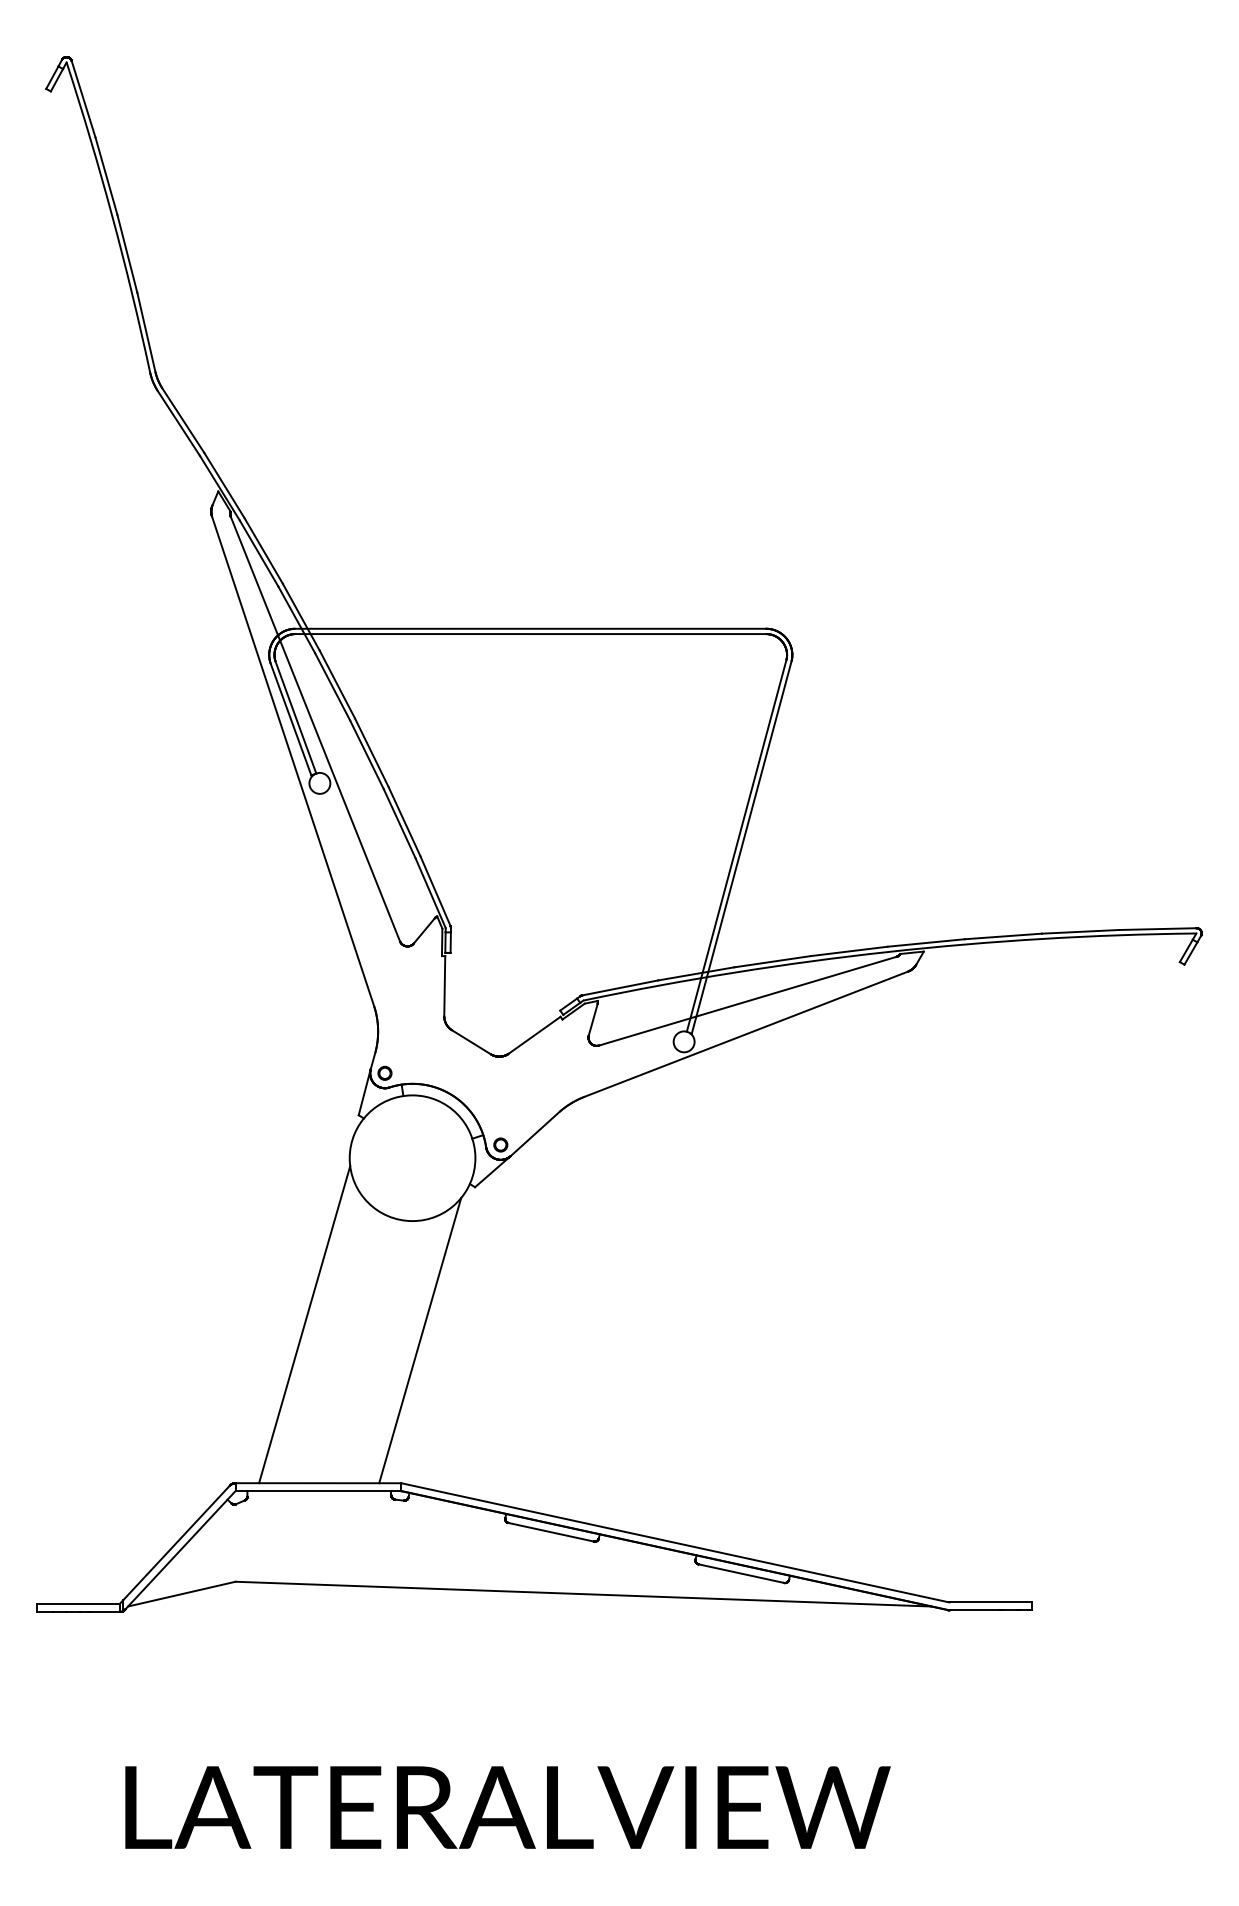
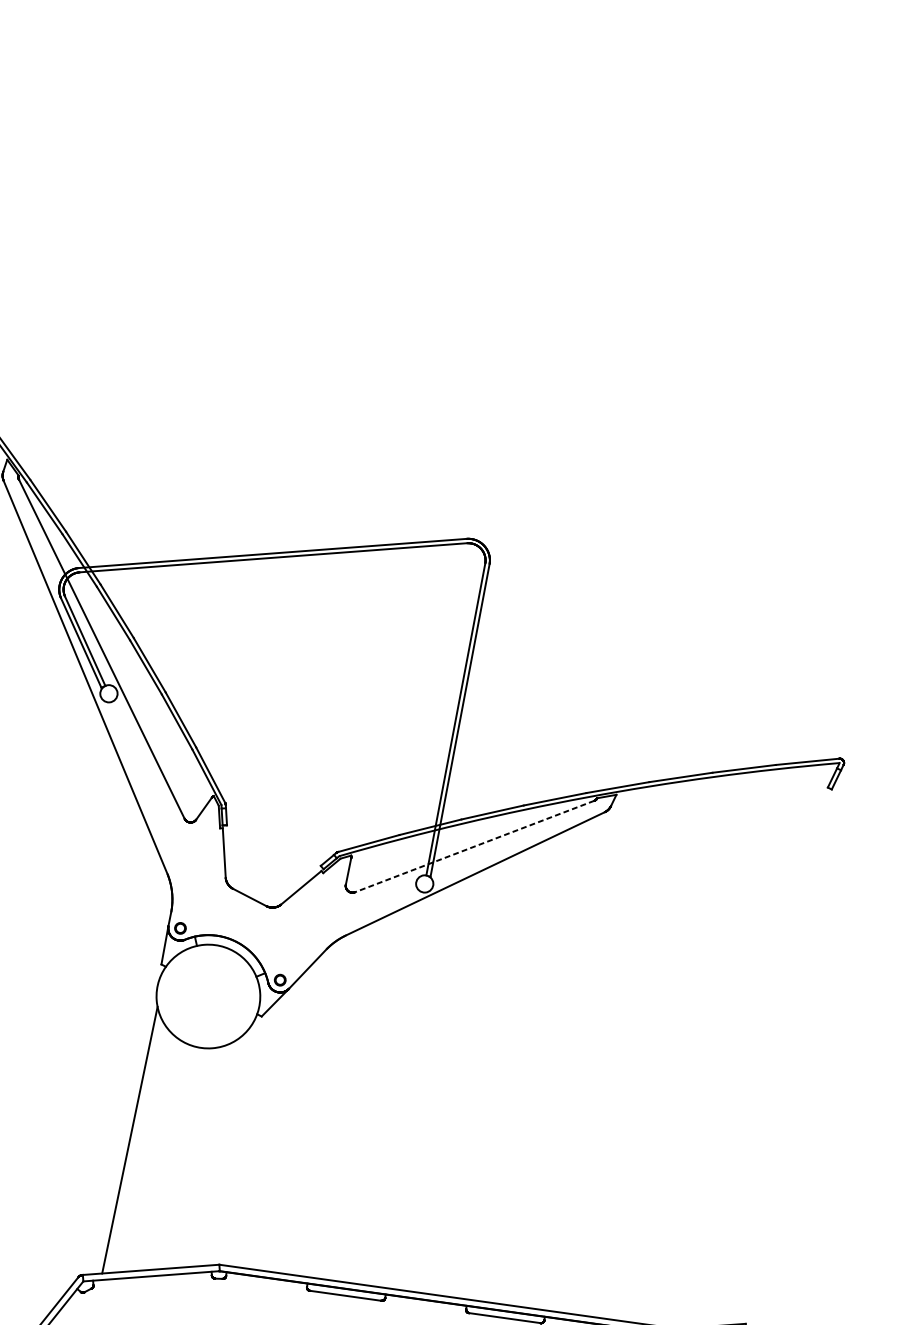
line: (747, 1001) -> (474, 846), solid -> dashed
line: (420, 1340) -> (226, 1146), removed

